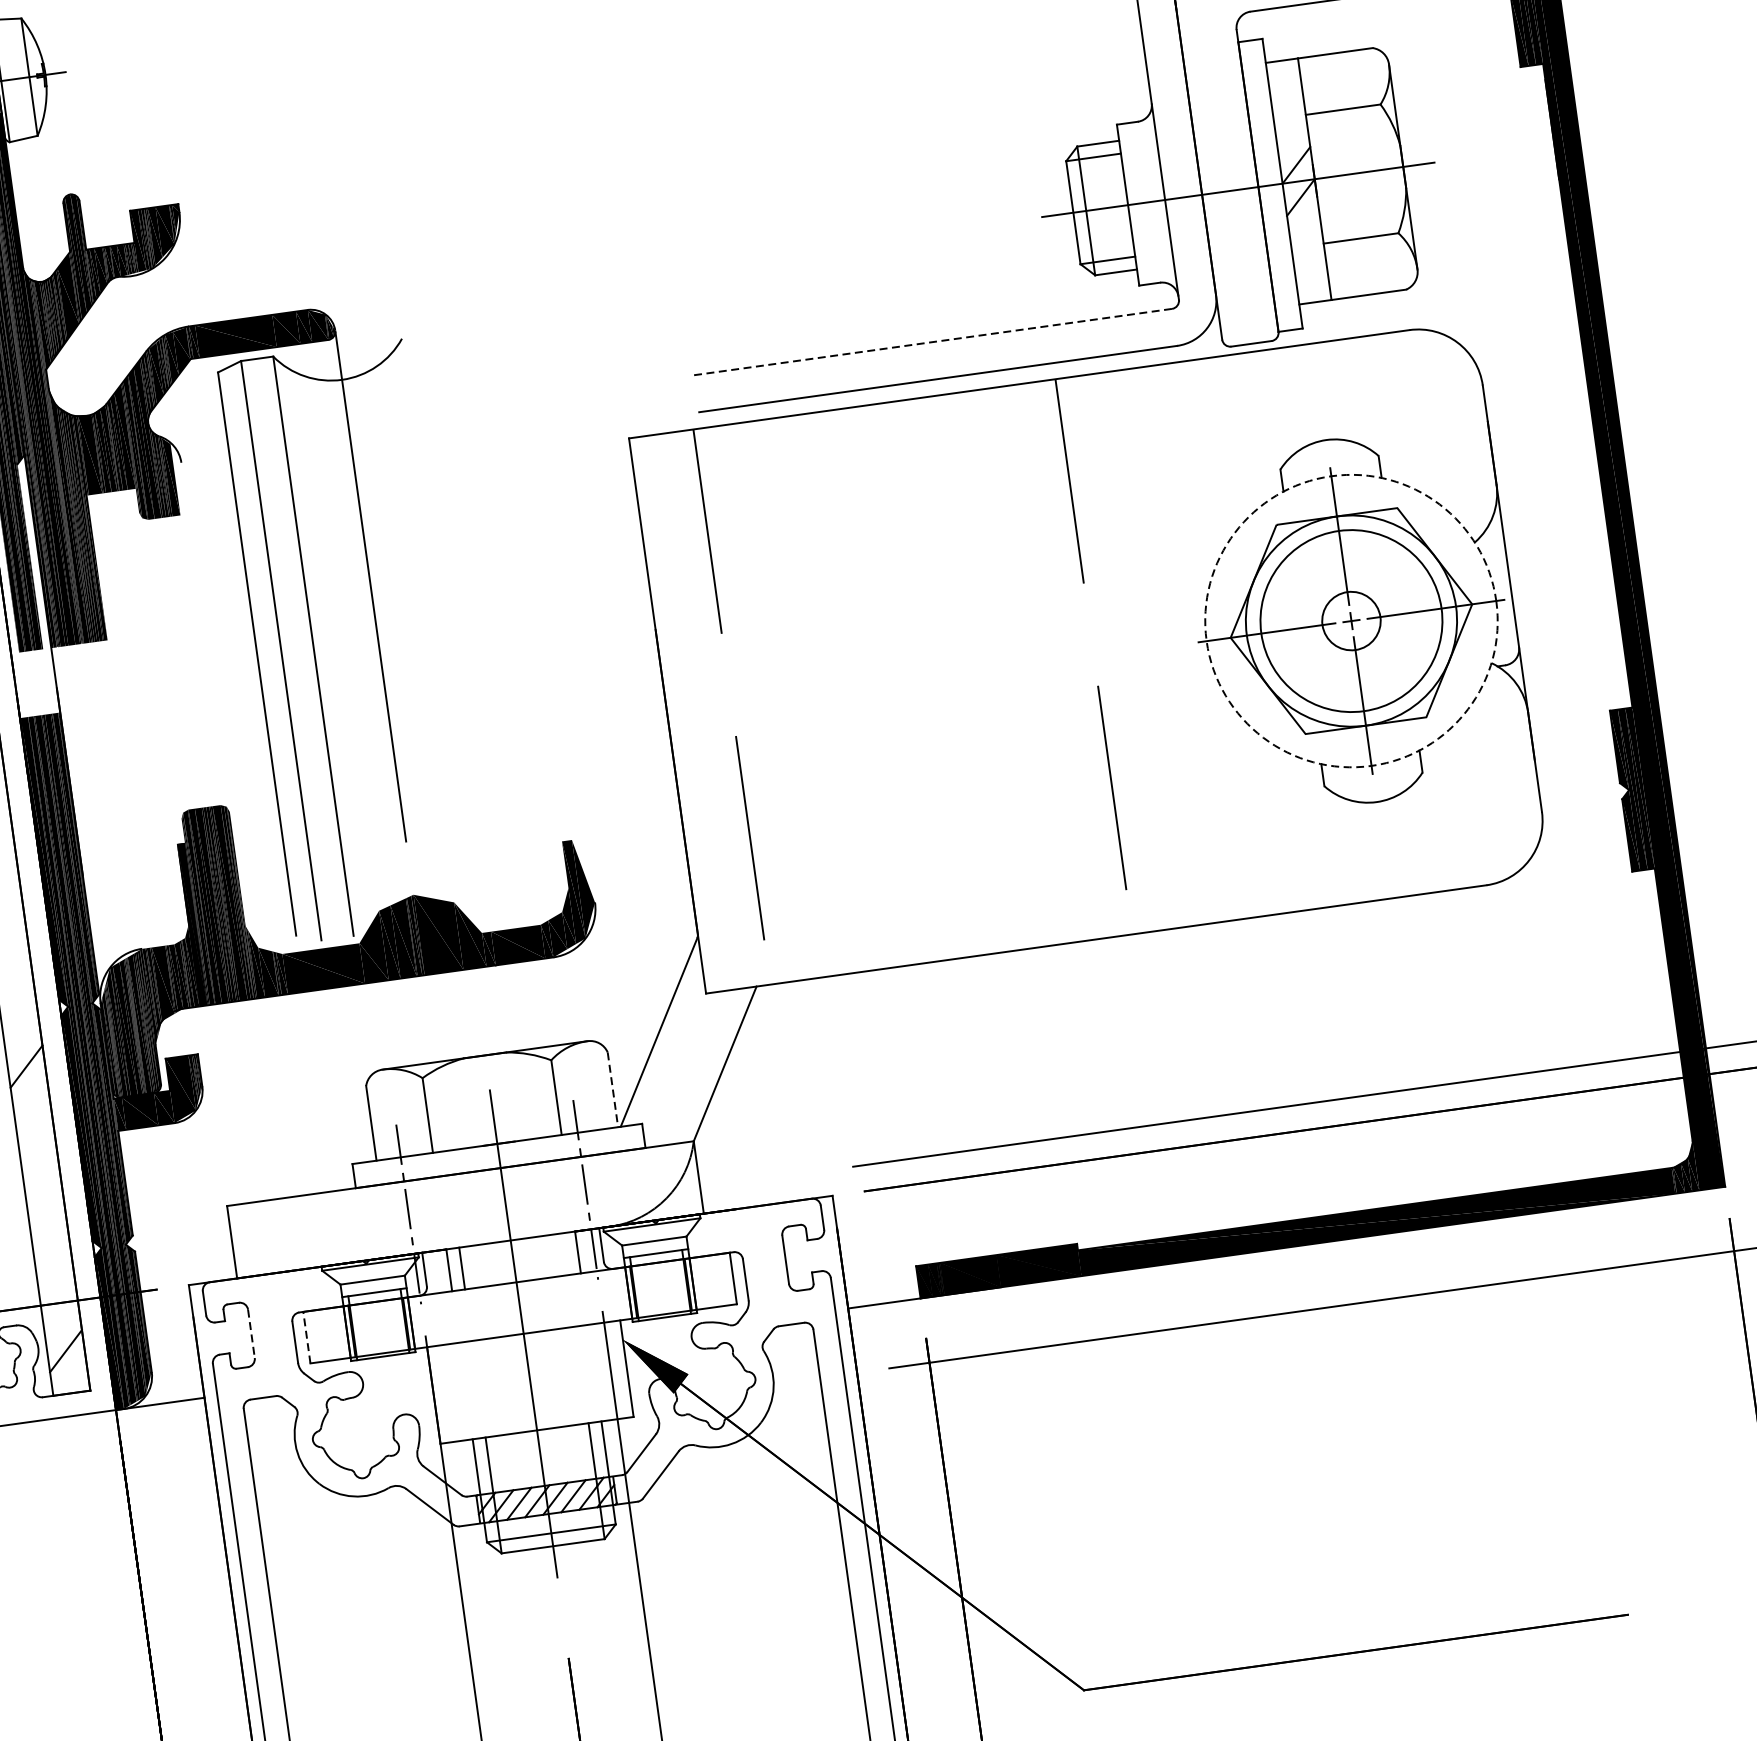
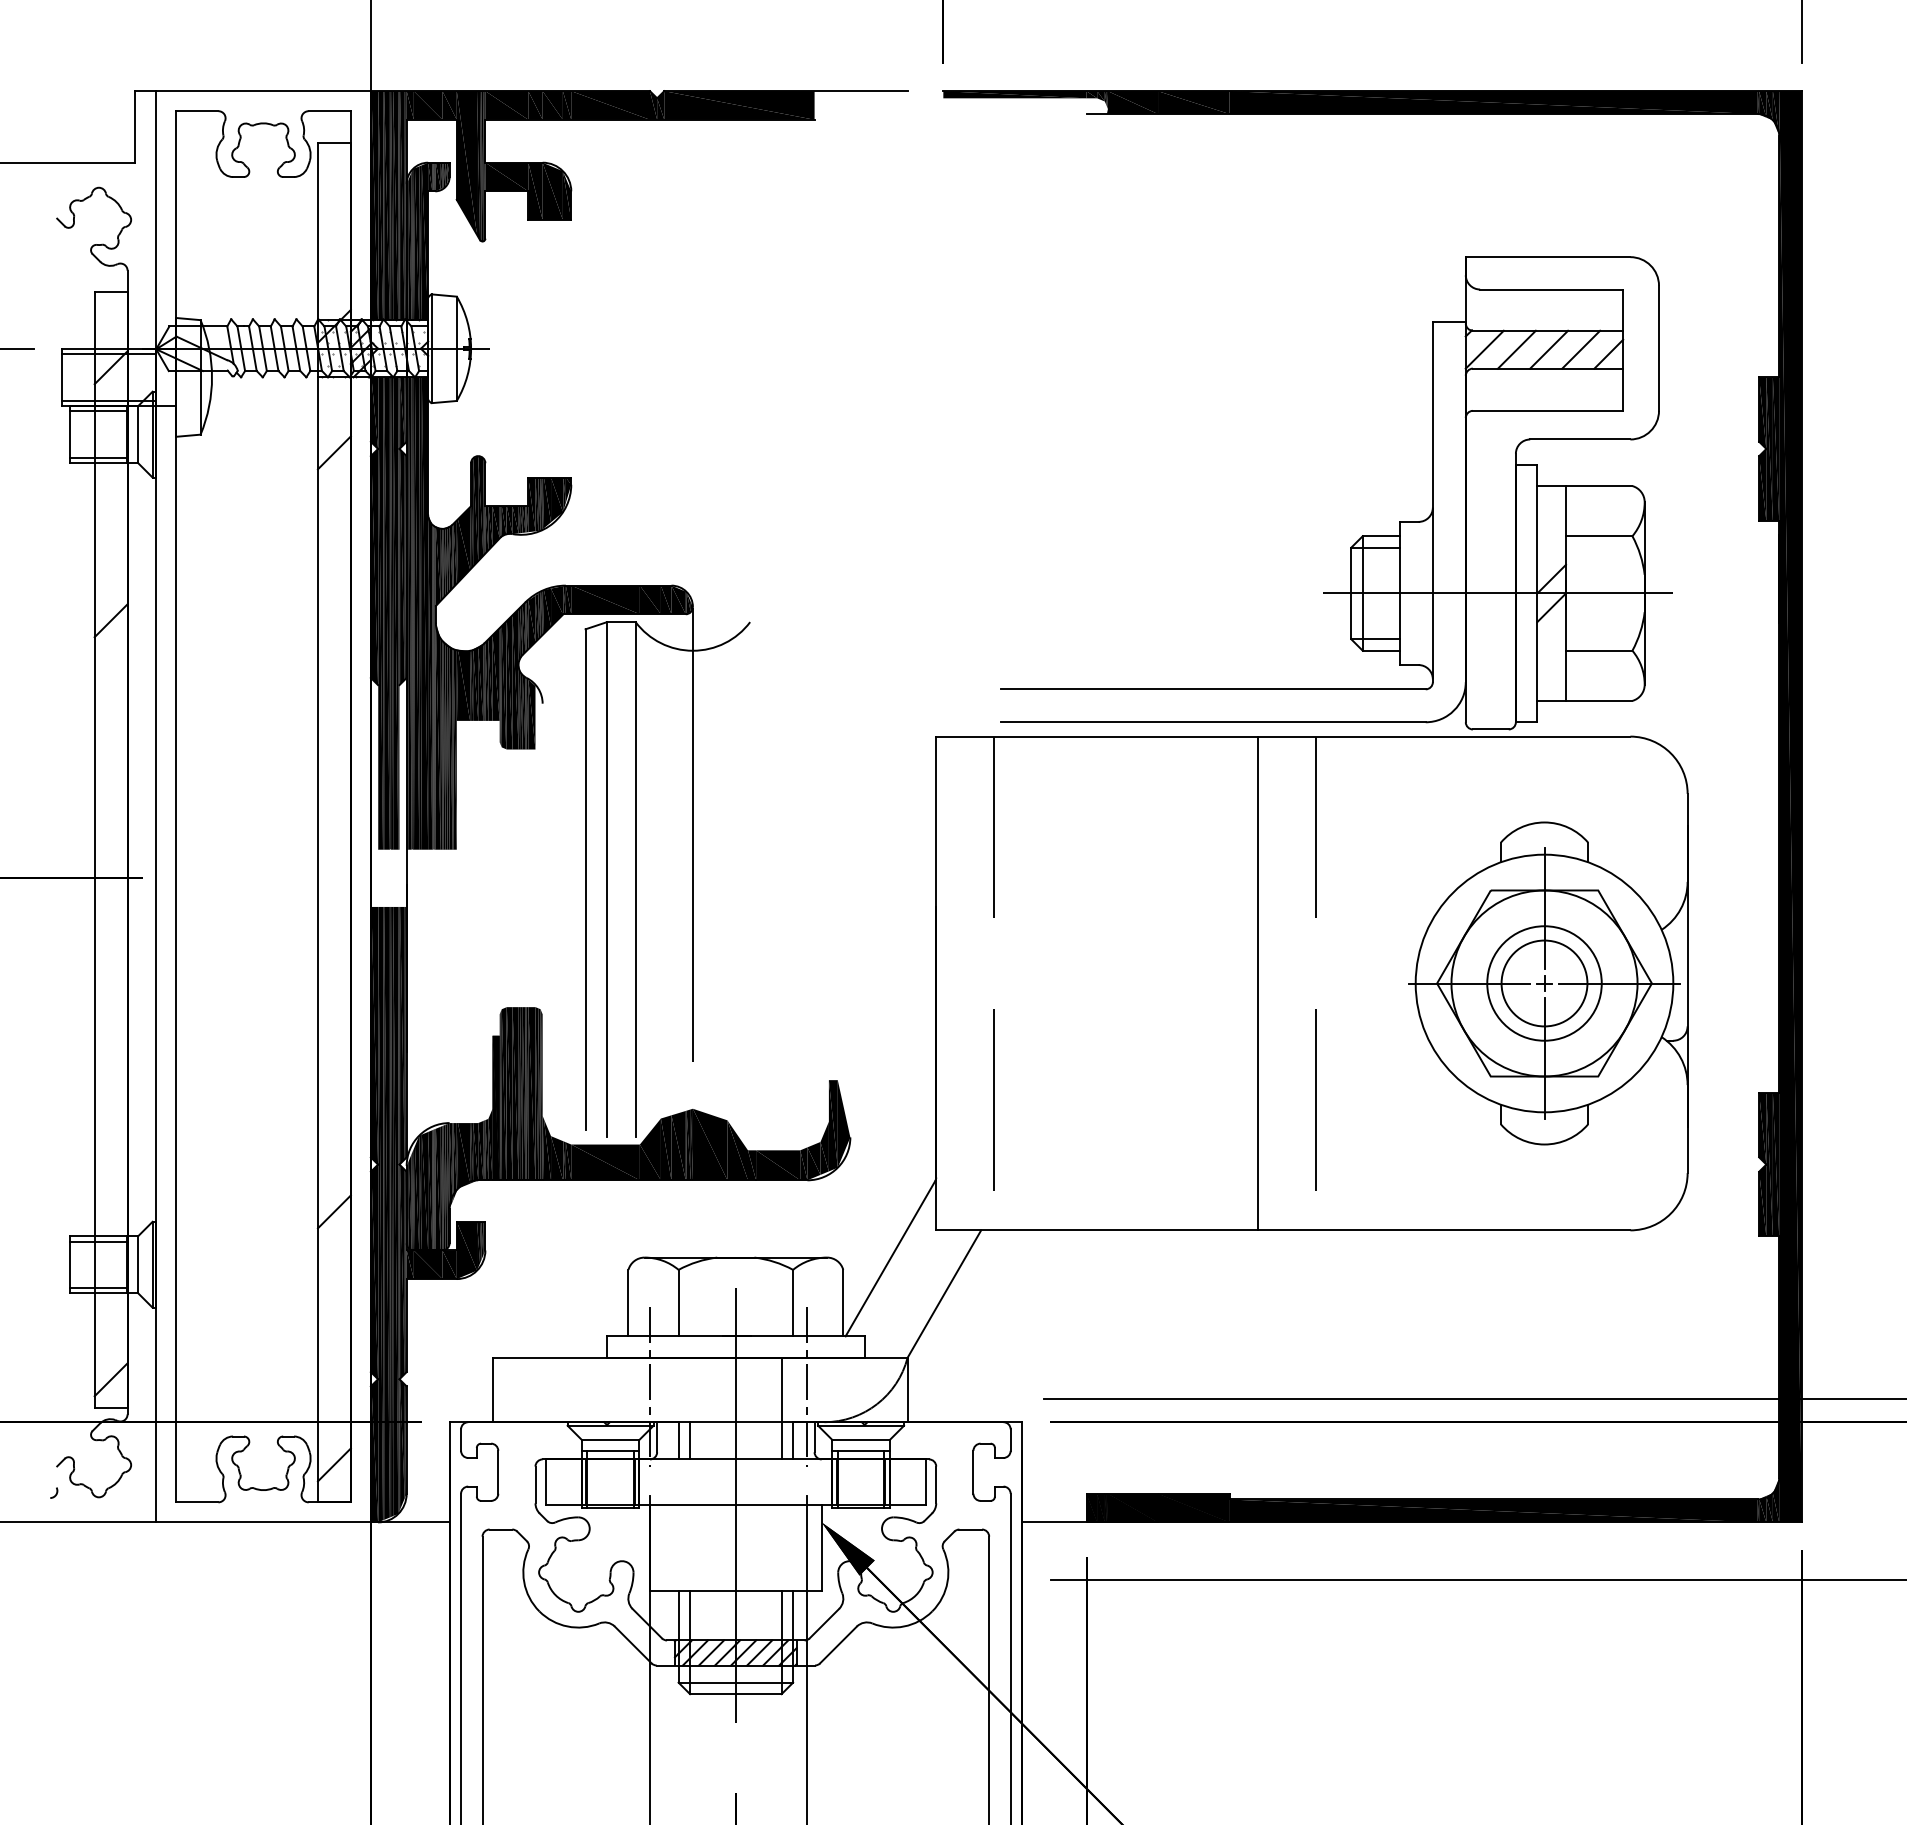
line: (933, 342) -> (1213, 689), dashed -> solid
circle: (1351, 621) -> (1544, 983), dashed -> solid
circle: (1351, 621) -> (1544, 983), size x0.71
circle: (1351, 621) -> (1544, 983), size x1.67
line: (1029, 665) -> (1258, 983), added
line: (613, 1090) -> (843, 1303), dashed -> solid
line: (559, 1217) -> (781, 1408), added
line: (251, 1334) -> (498, 1472), dashed -> solid
line: (307, 1337) -> (546, 1482), dashed -> solid

